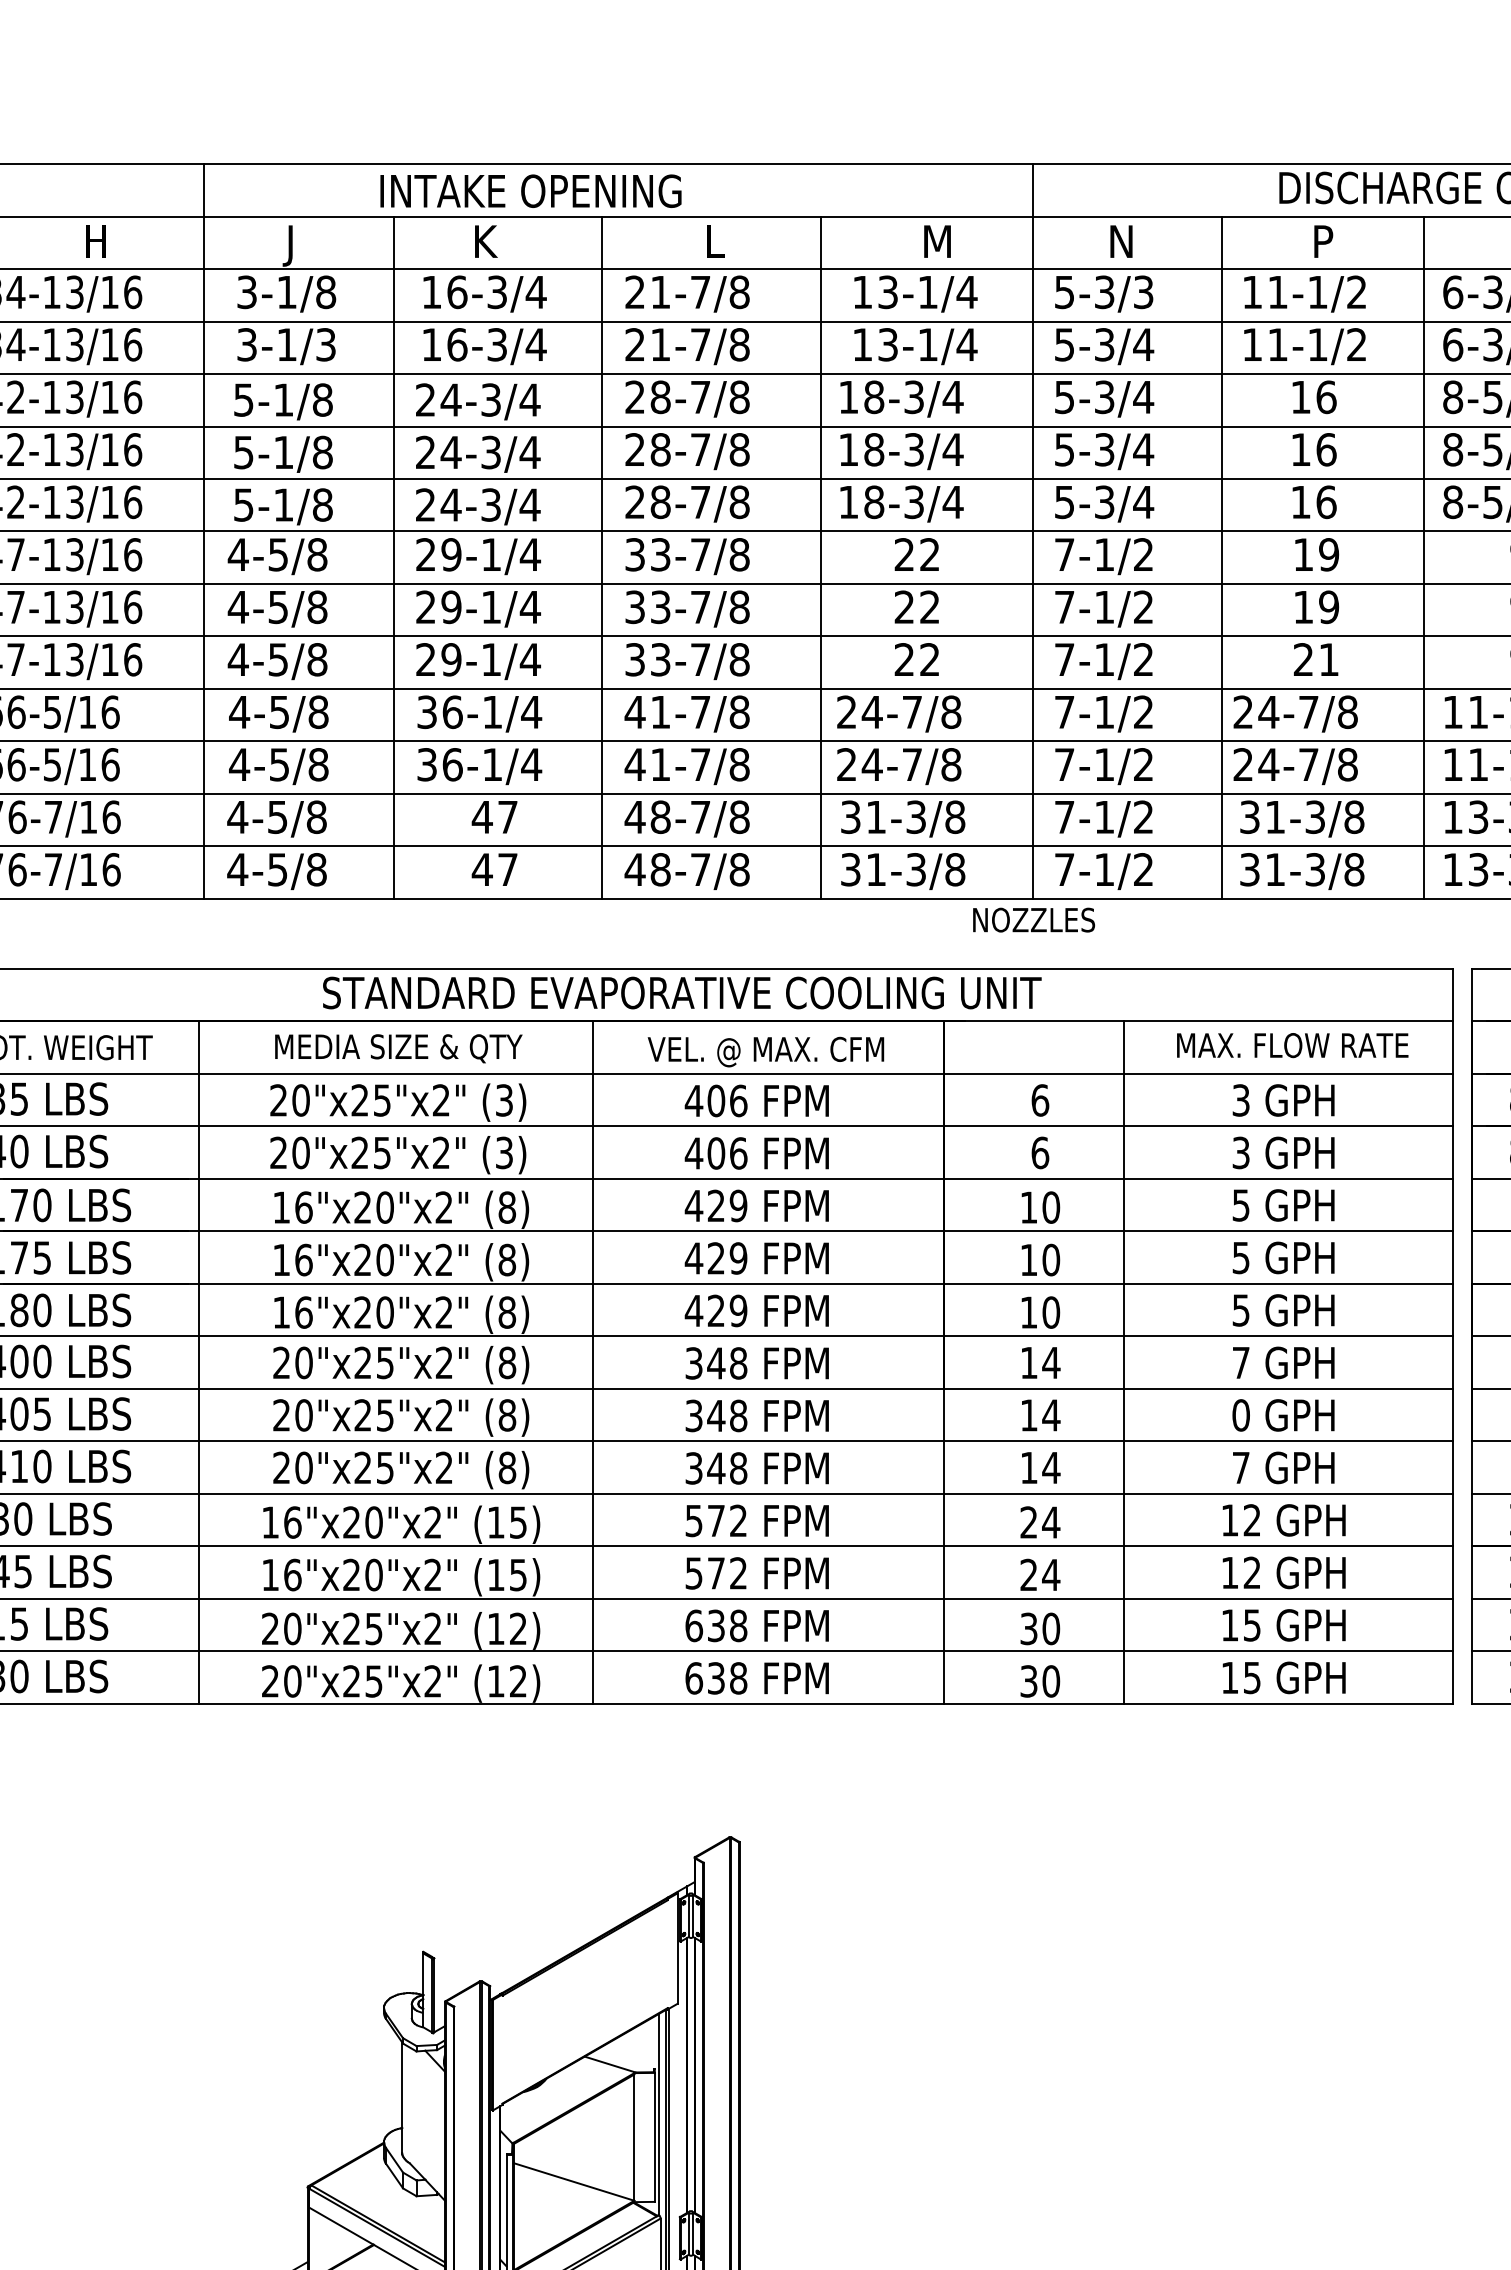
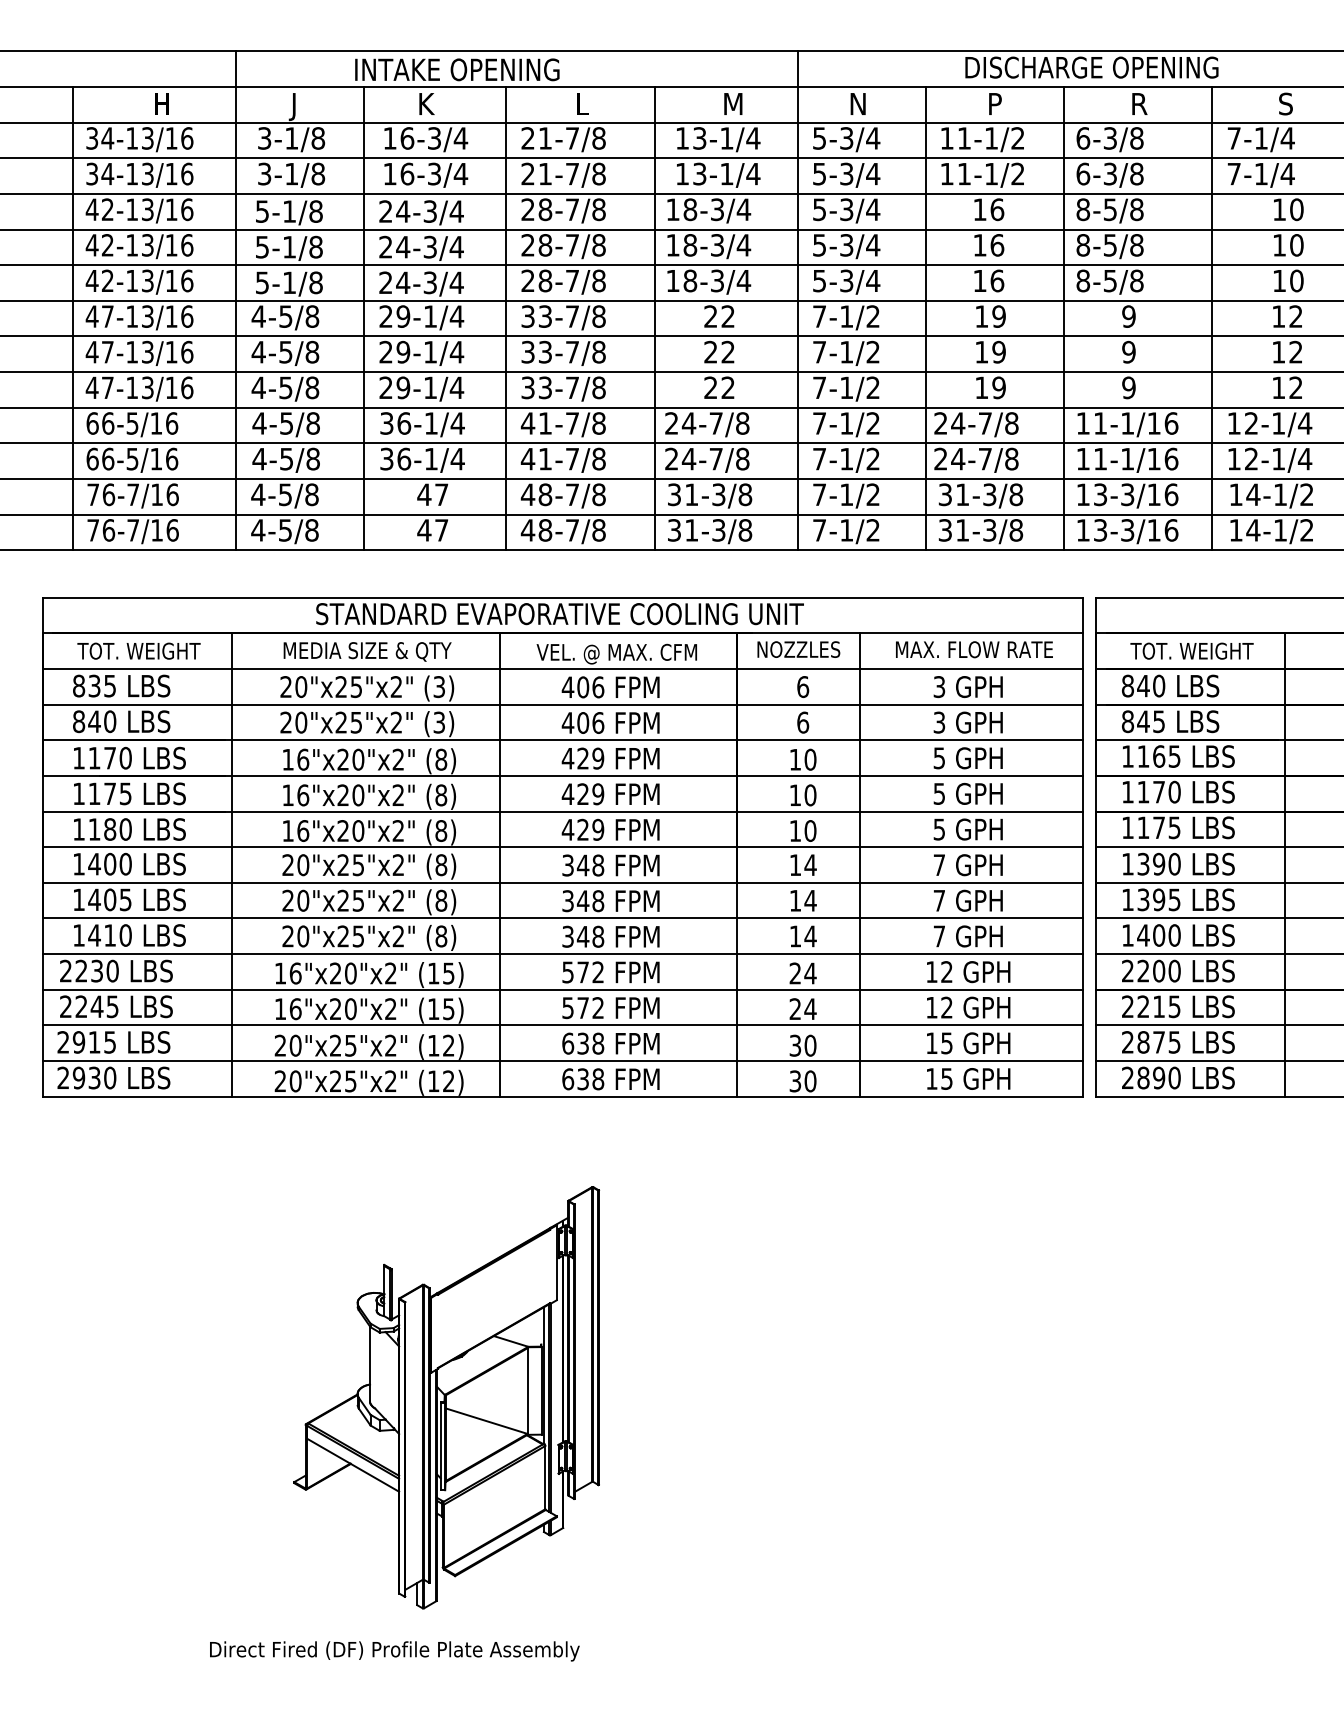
text: (1144, 292) -> (873, 138), 5-3/3 -> 5-3/4
text: (326, 343) -> (318, 173), 3-1/3 -> 3-1/8
text: (1316, 659) -> (990, 387), 21 -> 19
text: (1033, 919) -> (798, 649), moved
text: (1241, 1414) -> (939, 900), 0 -> 7

